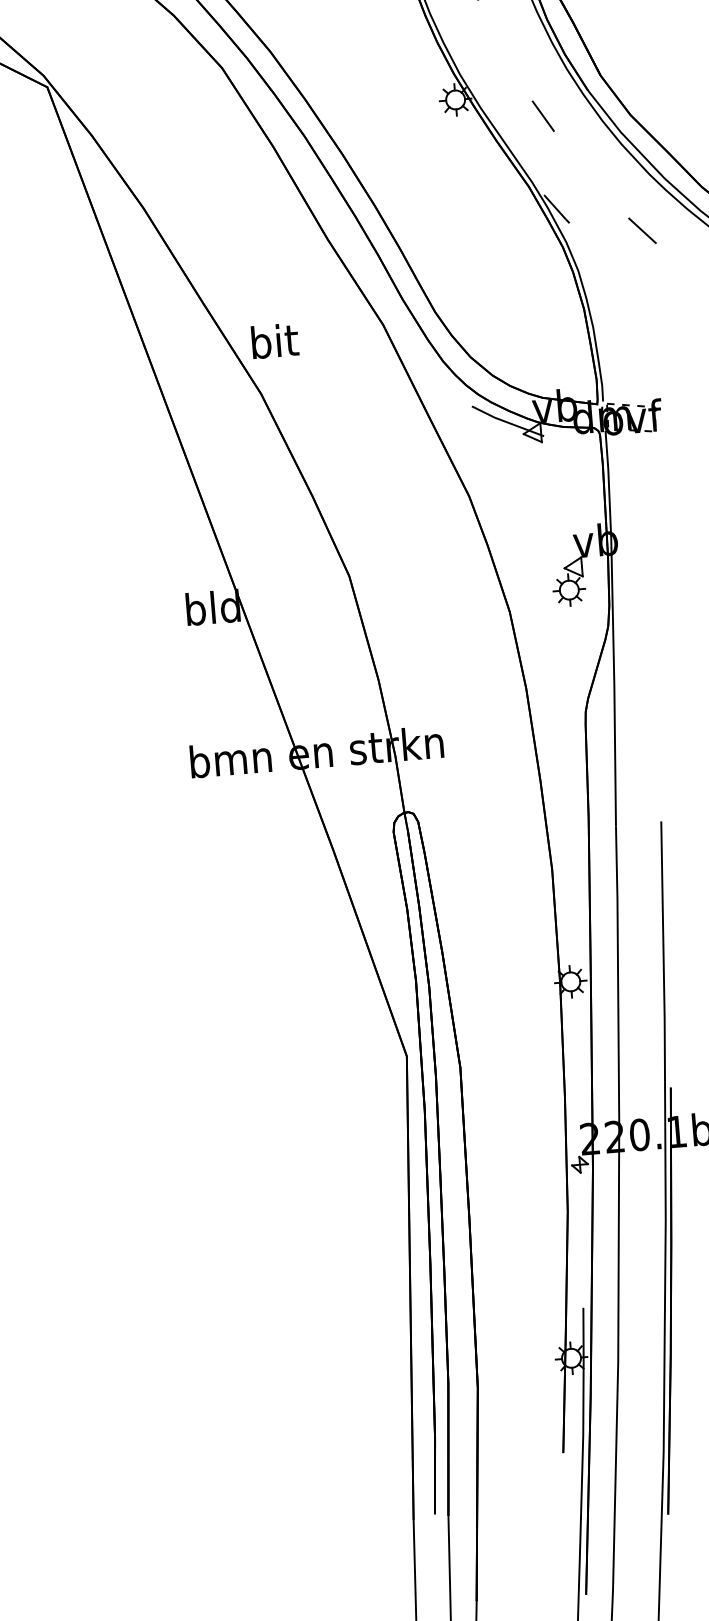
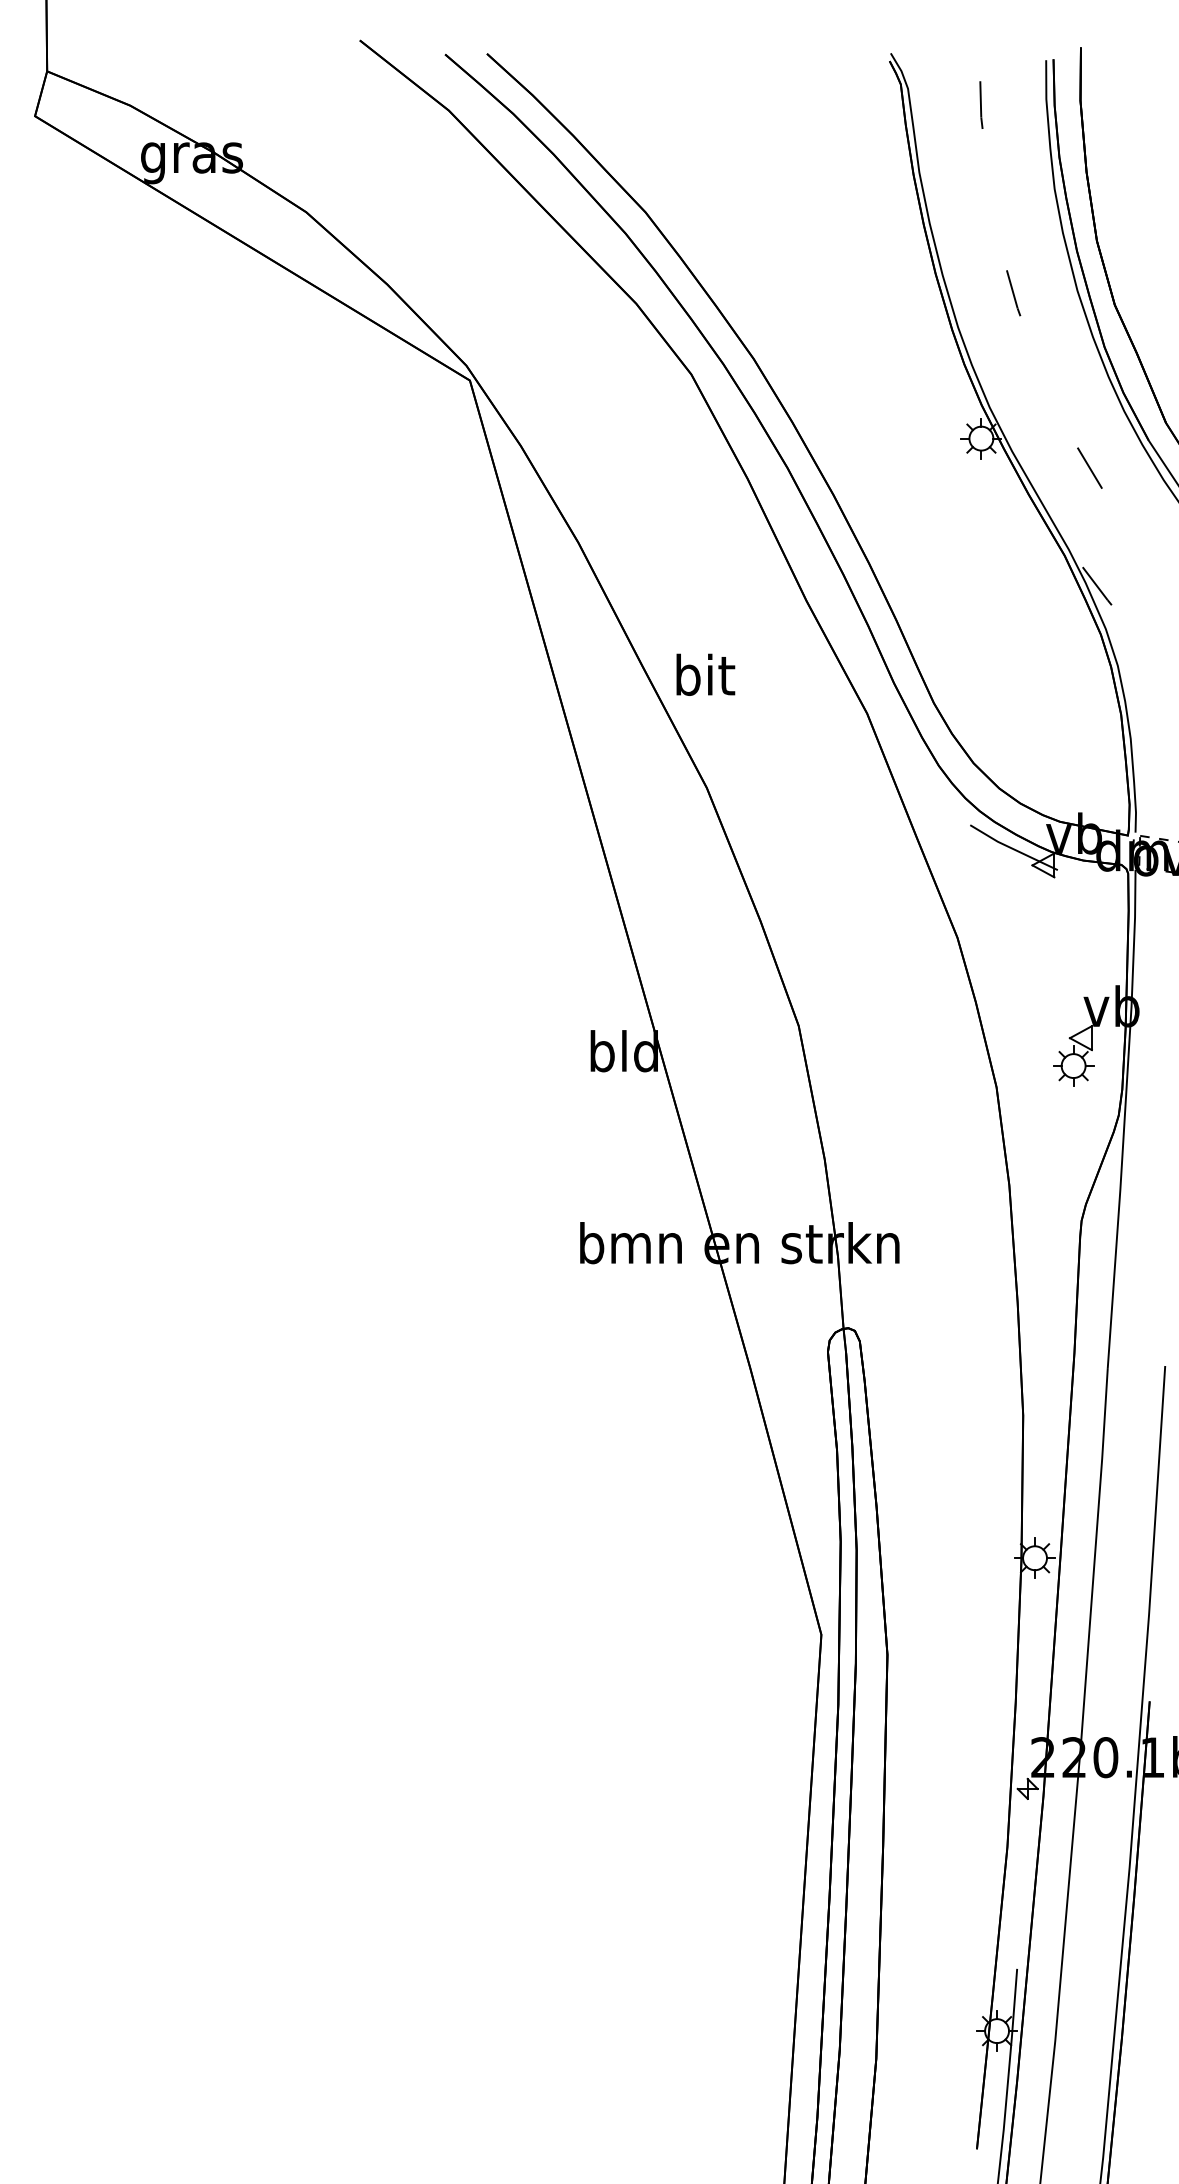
text: (274, 340) -> (705, 674), moved

